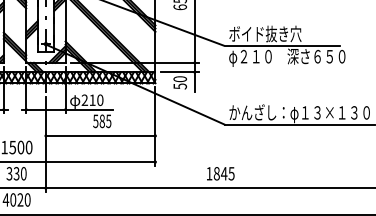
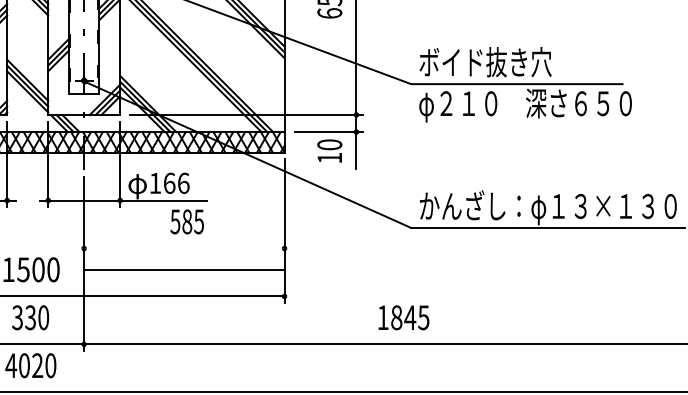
text: (180, 86) -> (330, 158), 50 -> 10
text: (92, 99) -> (169, 181), 210 -> 166
line: (100, 135) -> (183, 269), moved

